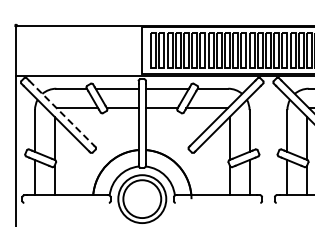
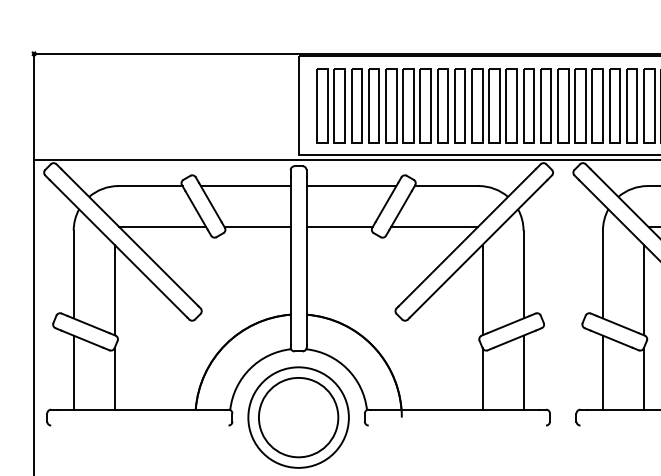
line: (62, 113) -> (131, 238), dashed -> solid

